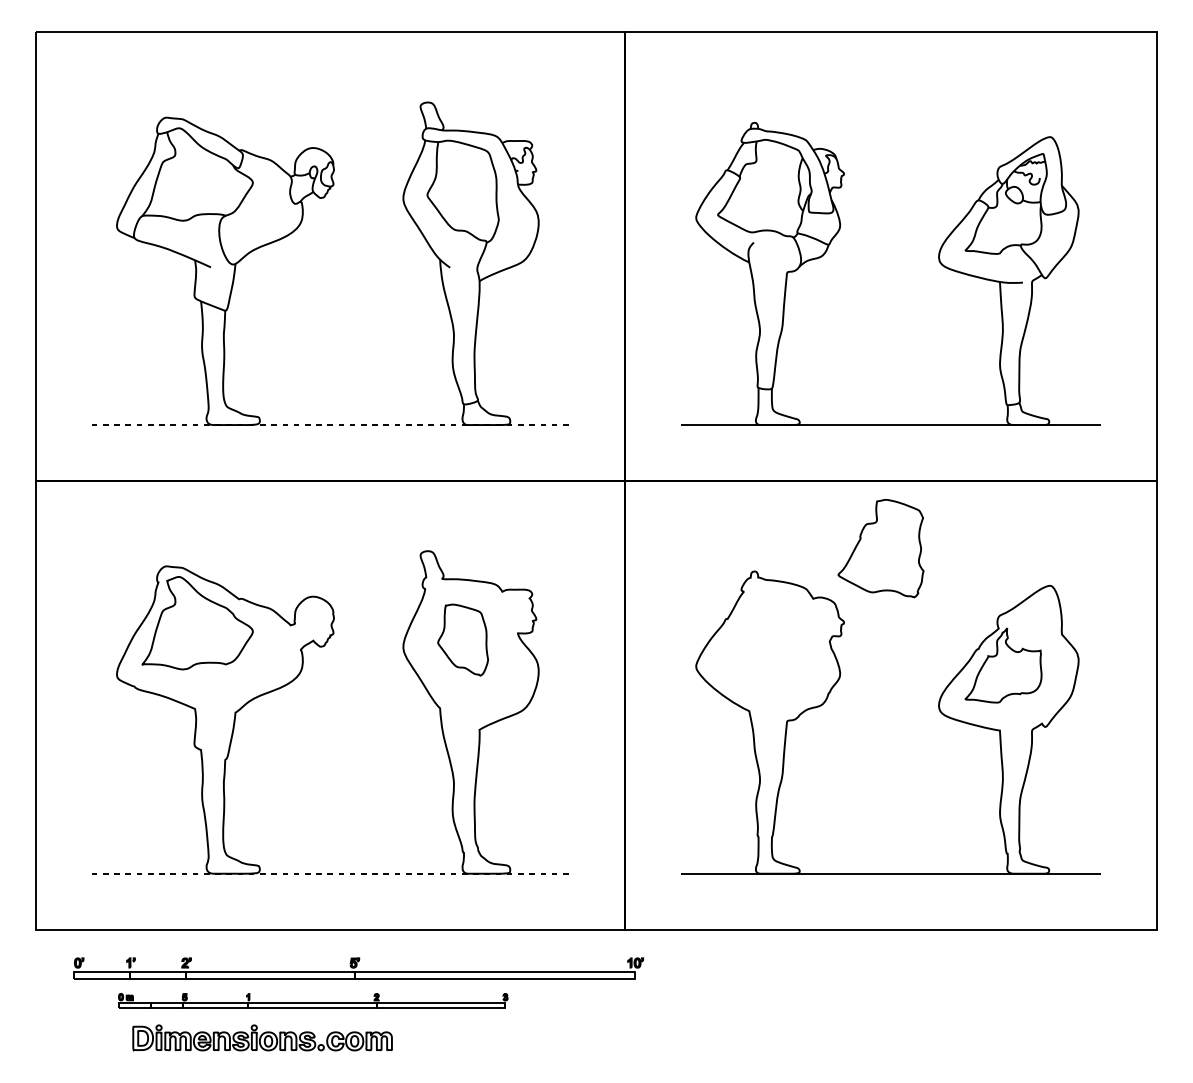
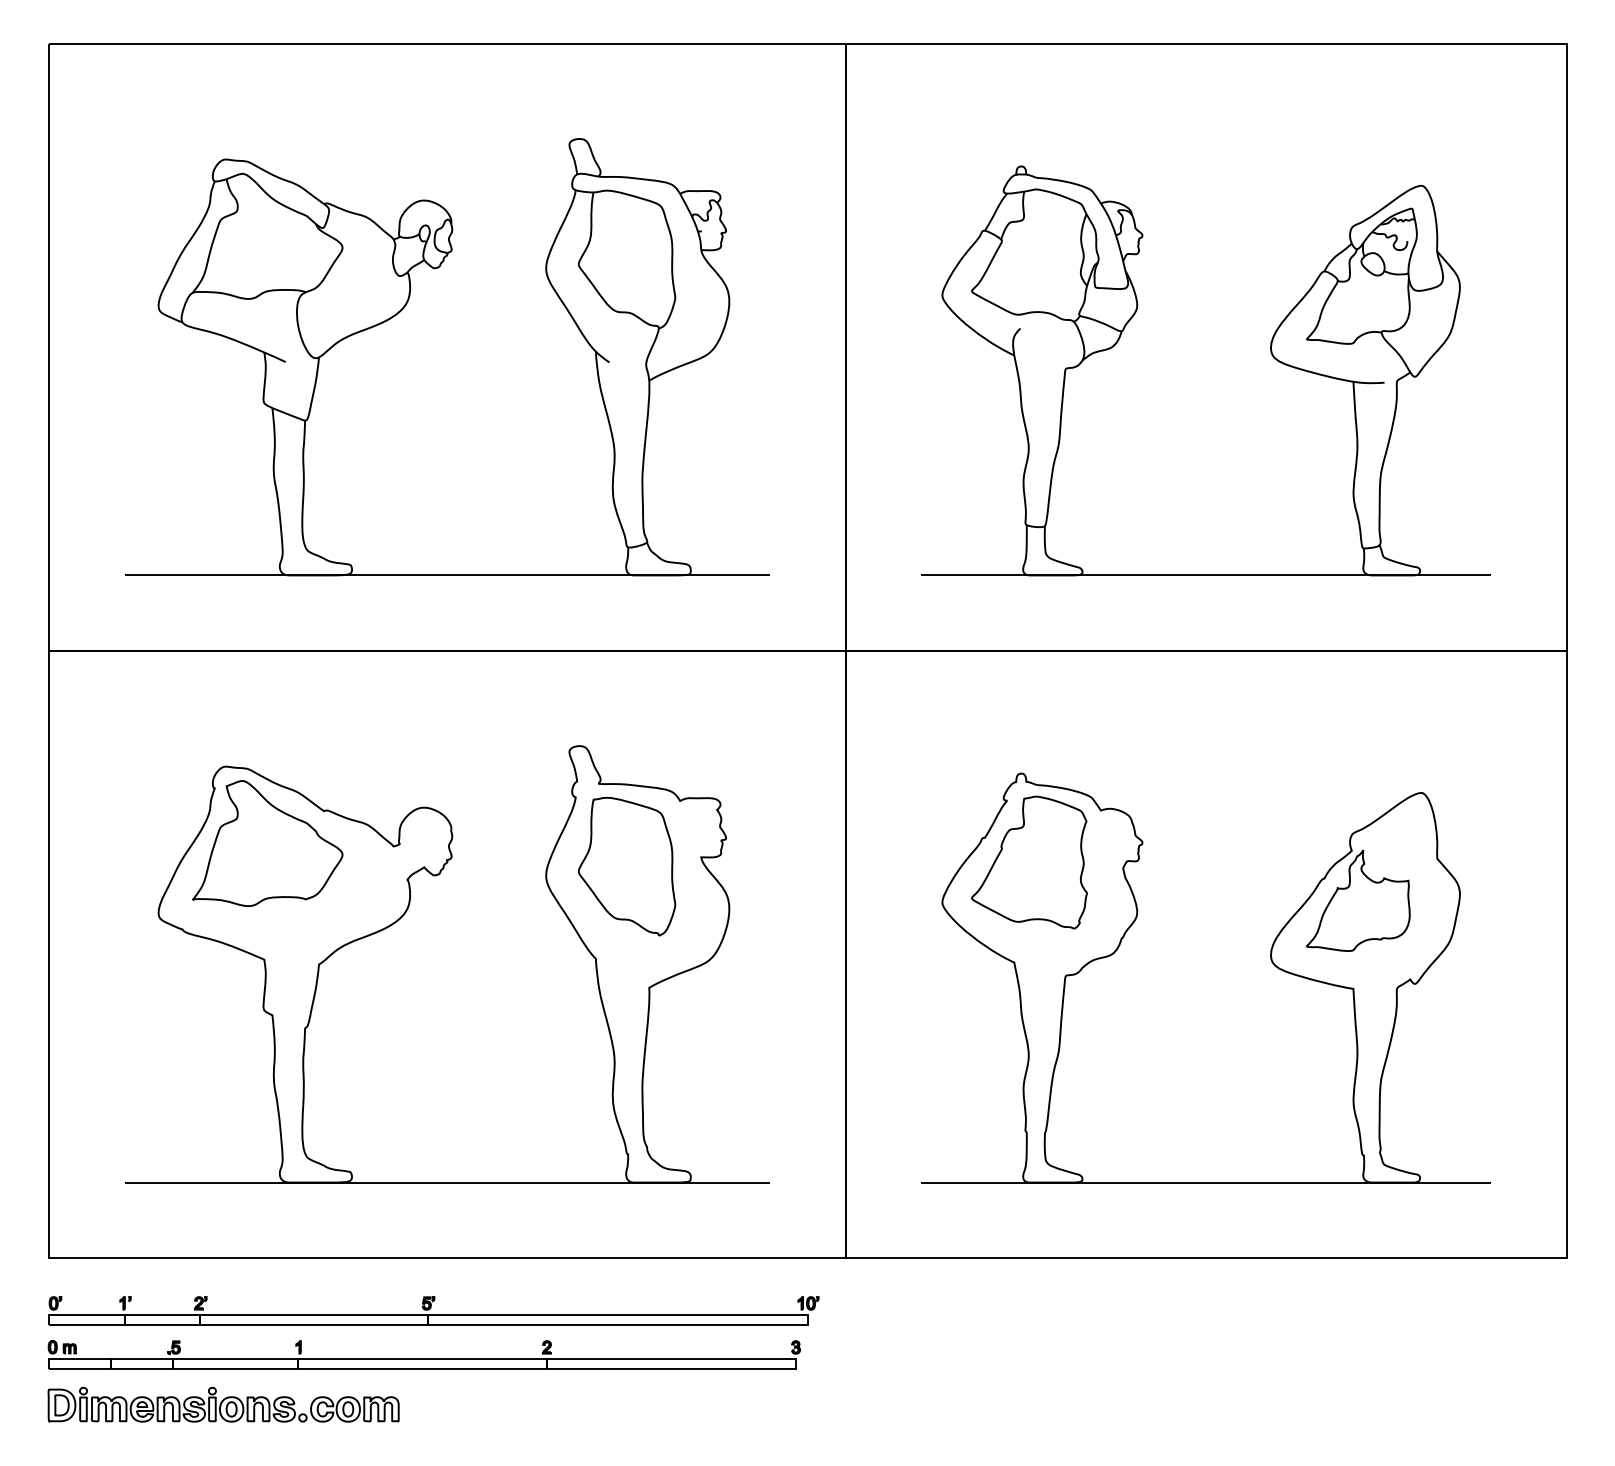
line: (330, 425) -> (447, 575), dashed -> solid
part: (881, 548) -> (1029, 862), moved
part: (462, 640) -> (626, 866), size x1.43
line: (330, 873) -> (447, 1182), dashed -> solid
part: (358, 968) -> (433, 1310), moved
part: (312, 1000) -> (423, 1354), size x1.43
part: (262, 1037) -> (223, 1404), moved

